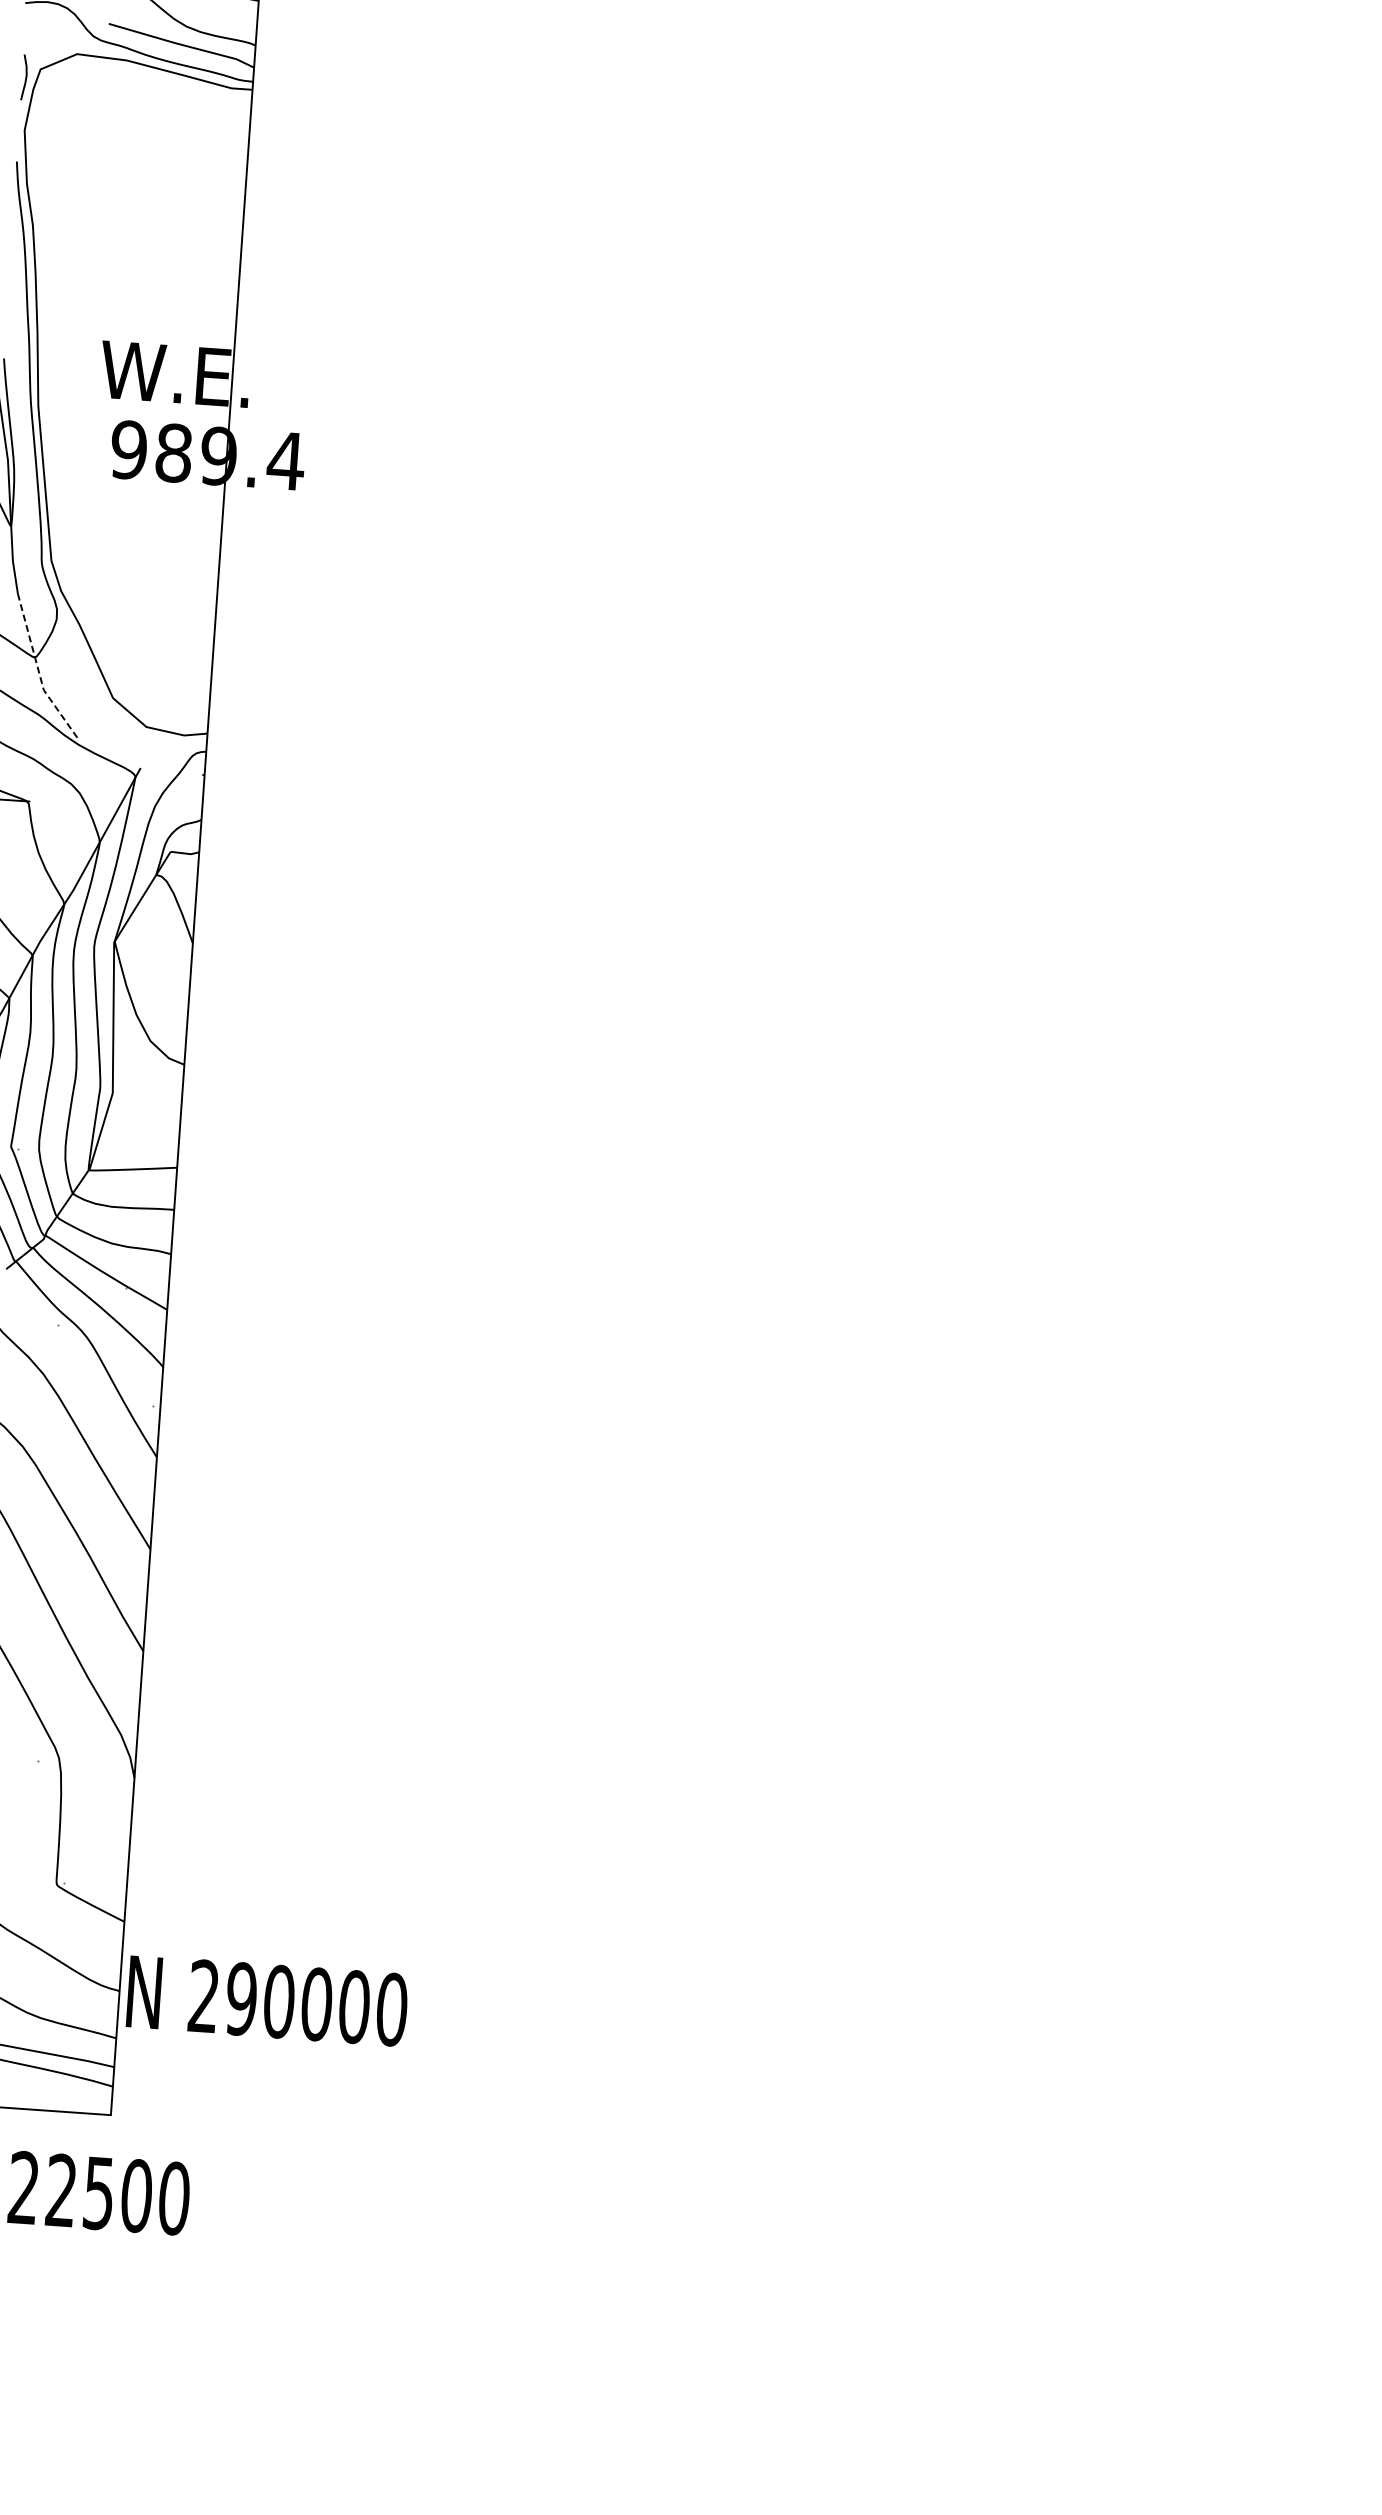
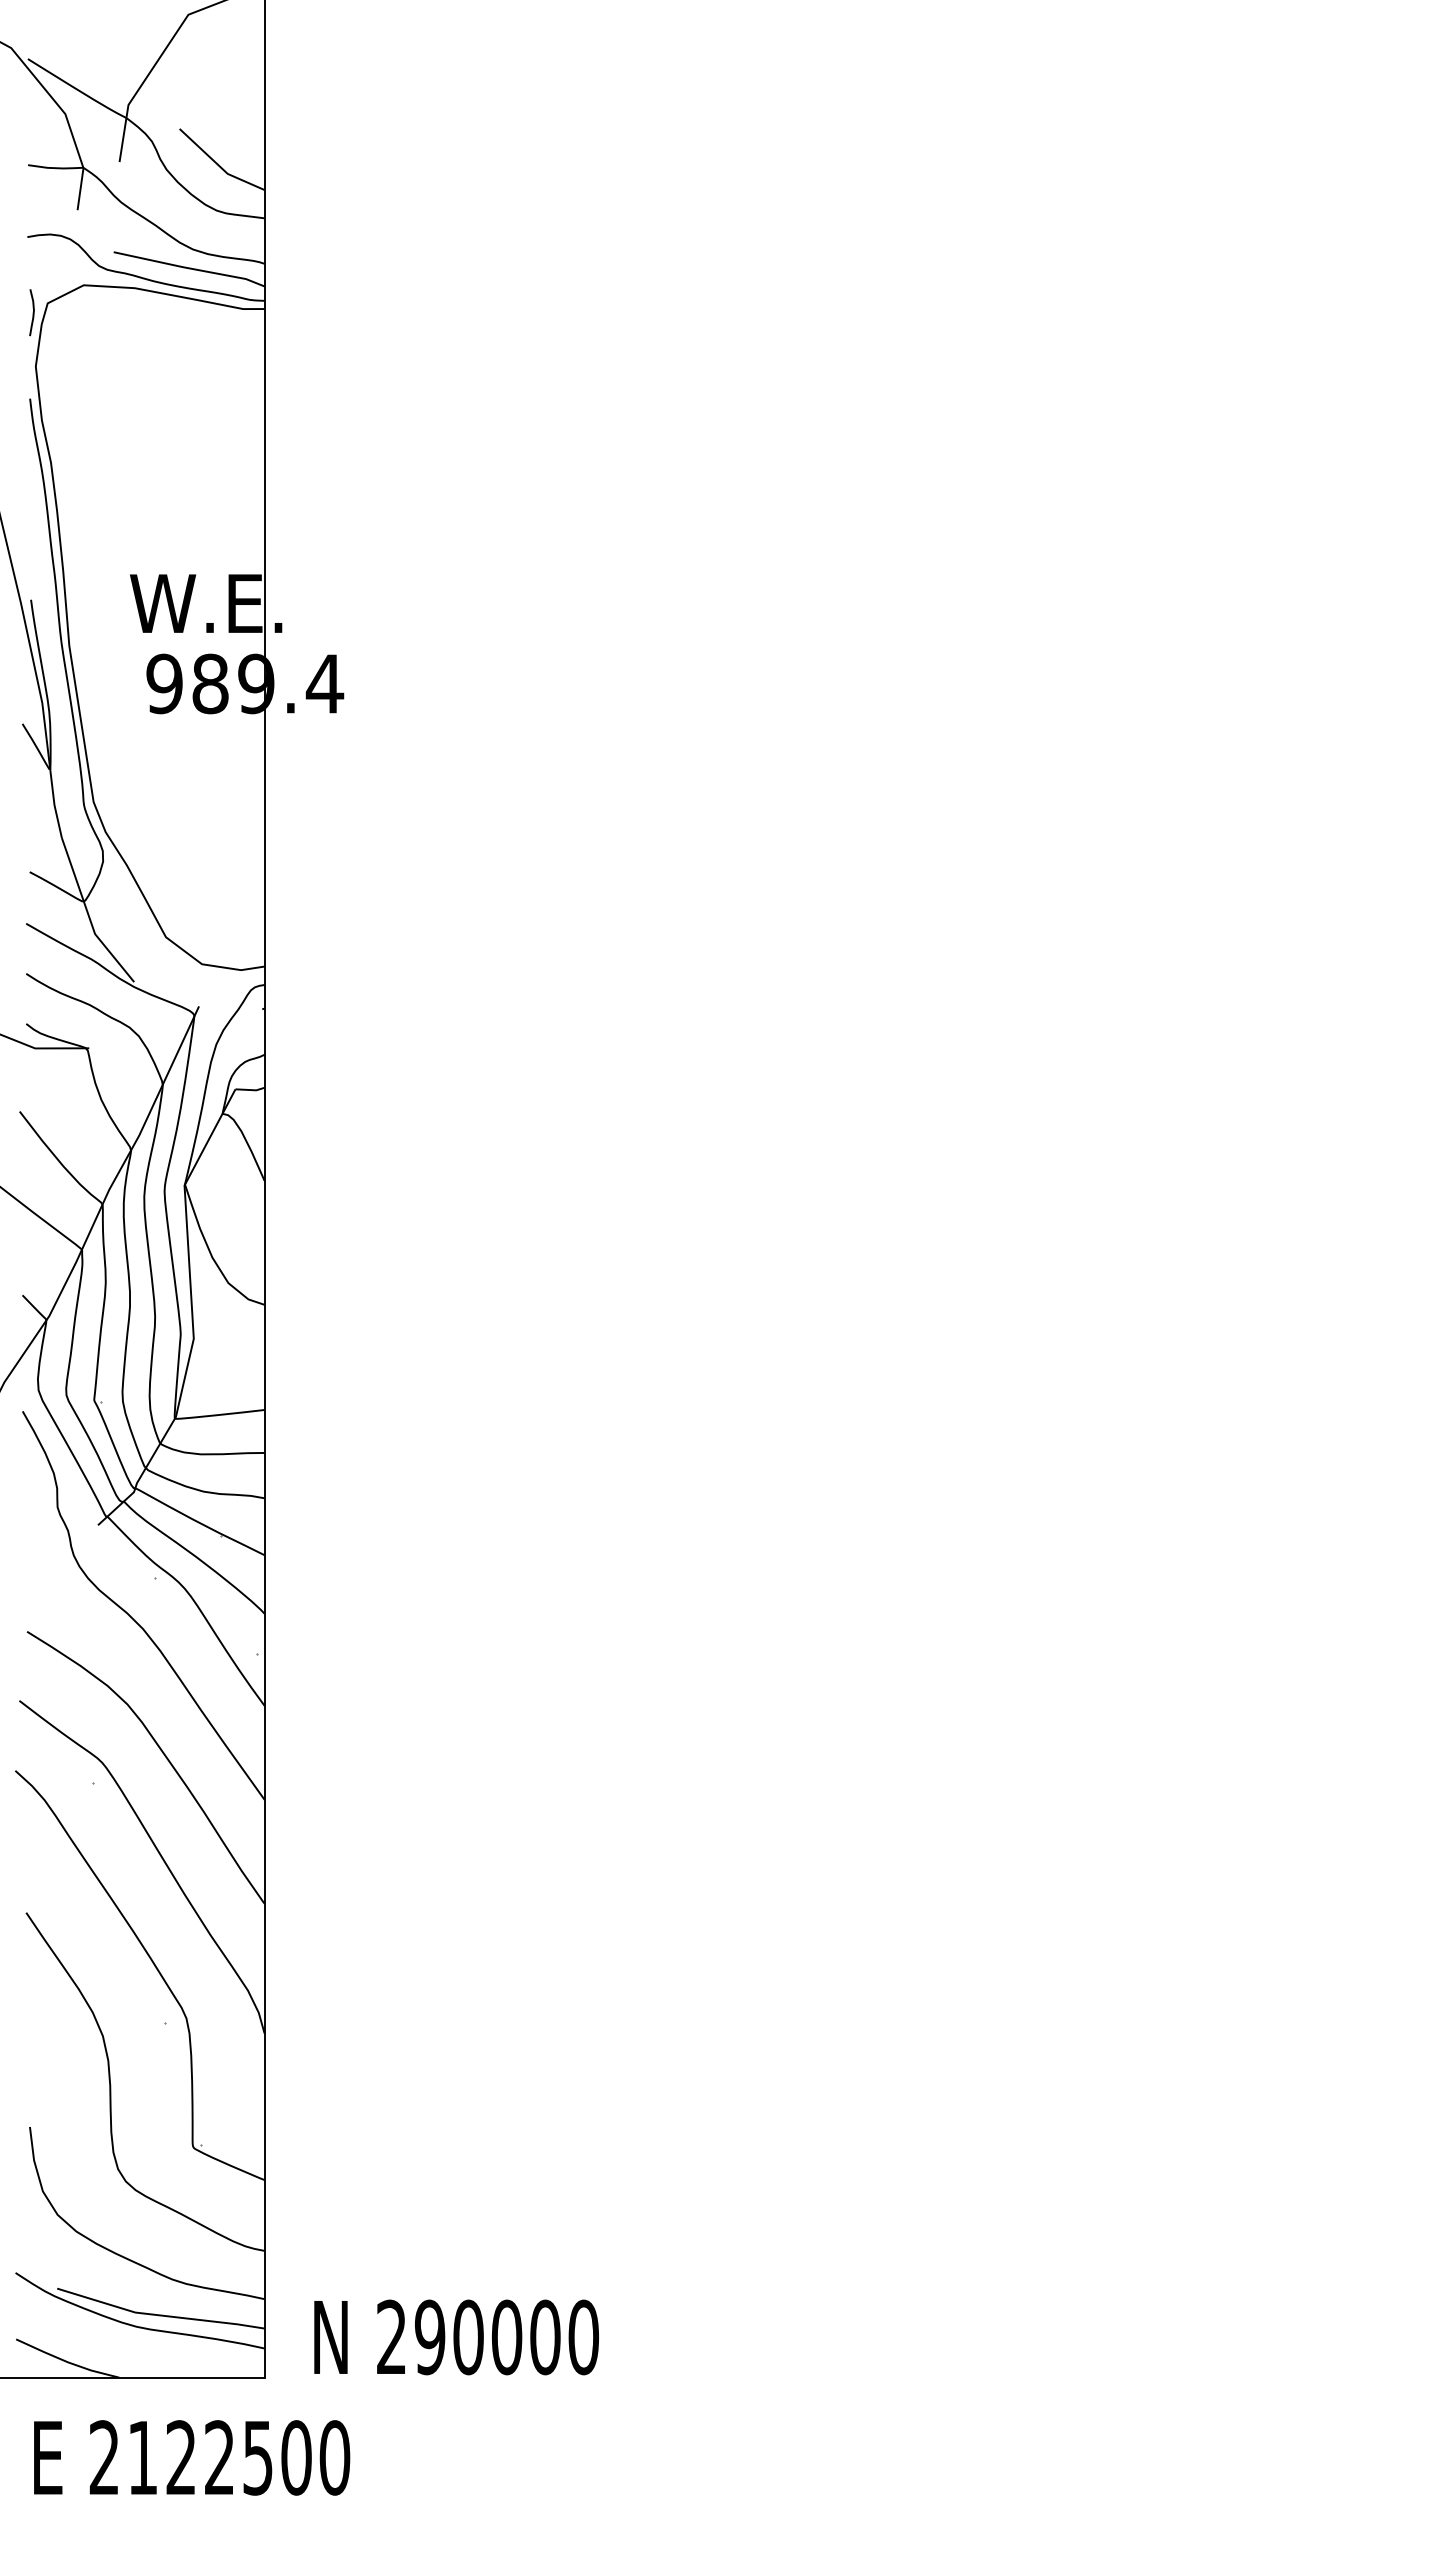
line: (38, 672) -> (88, 916), dashed -> solid
text: (267, 2001) -> (456, 2337), moved

